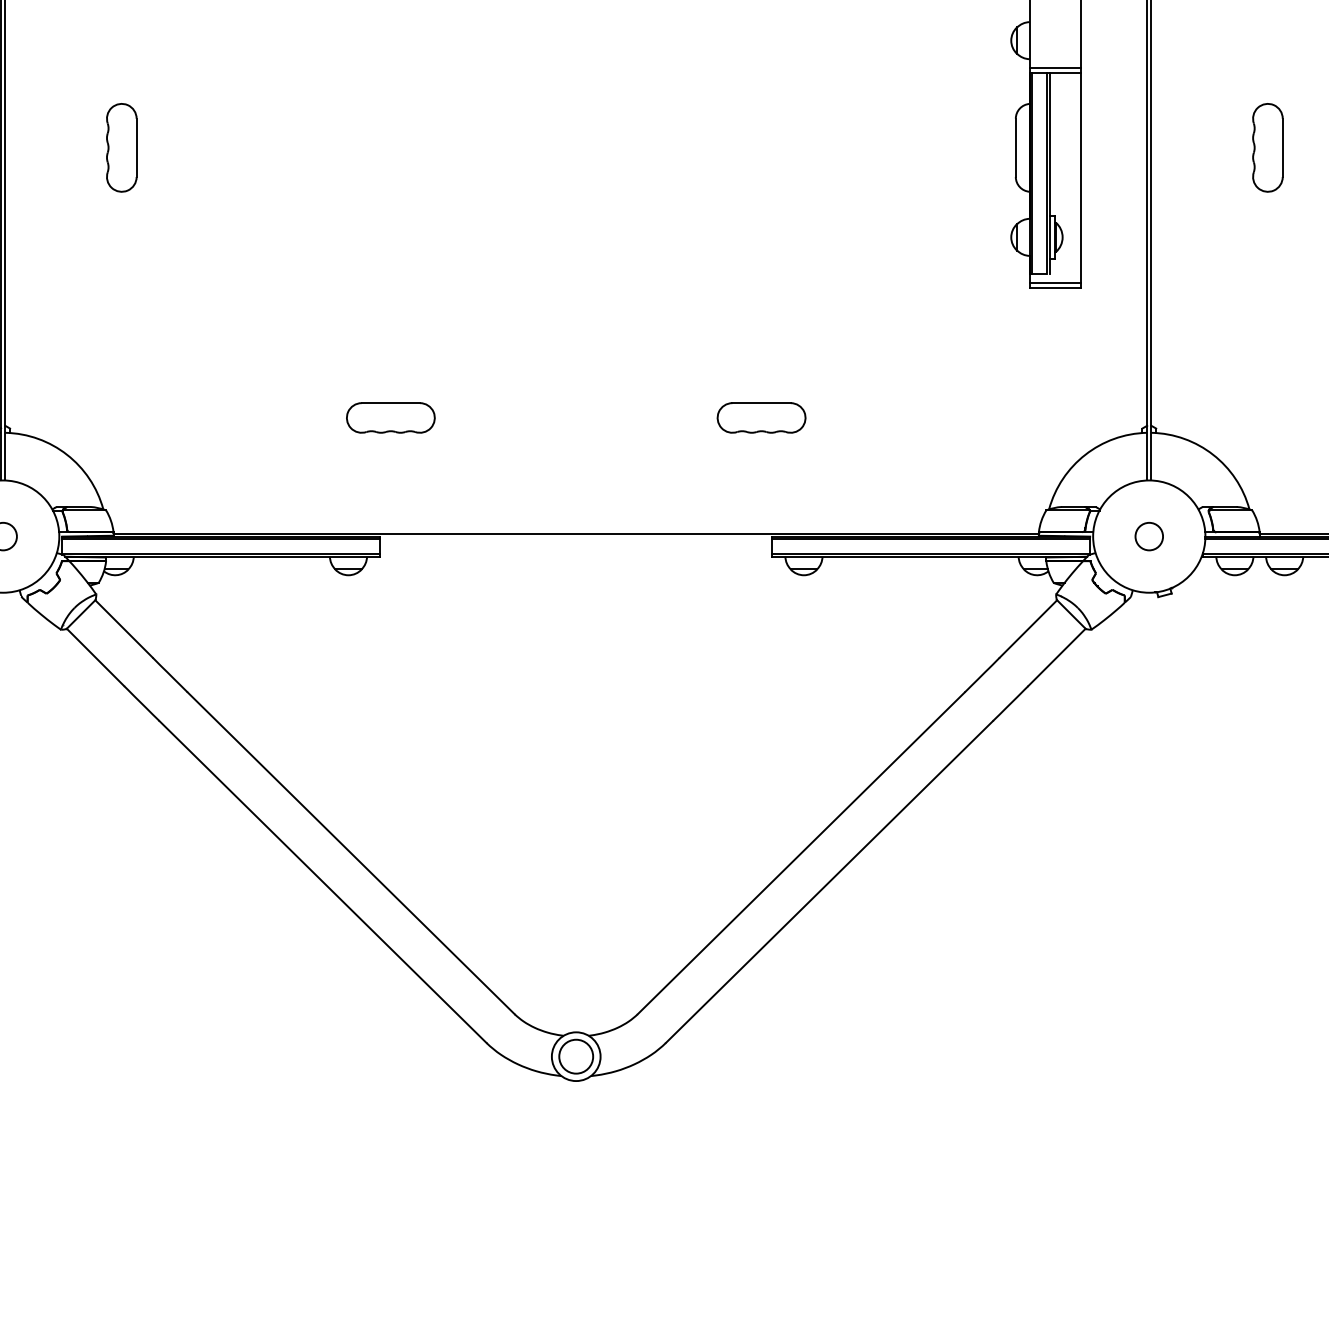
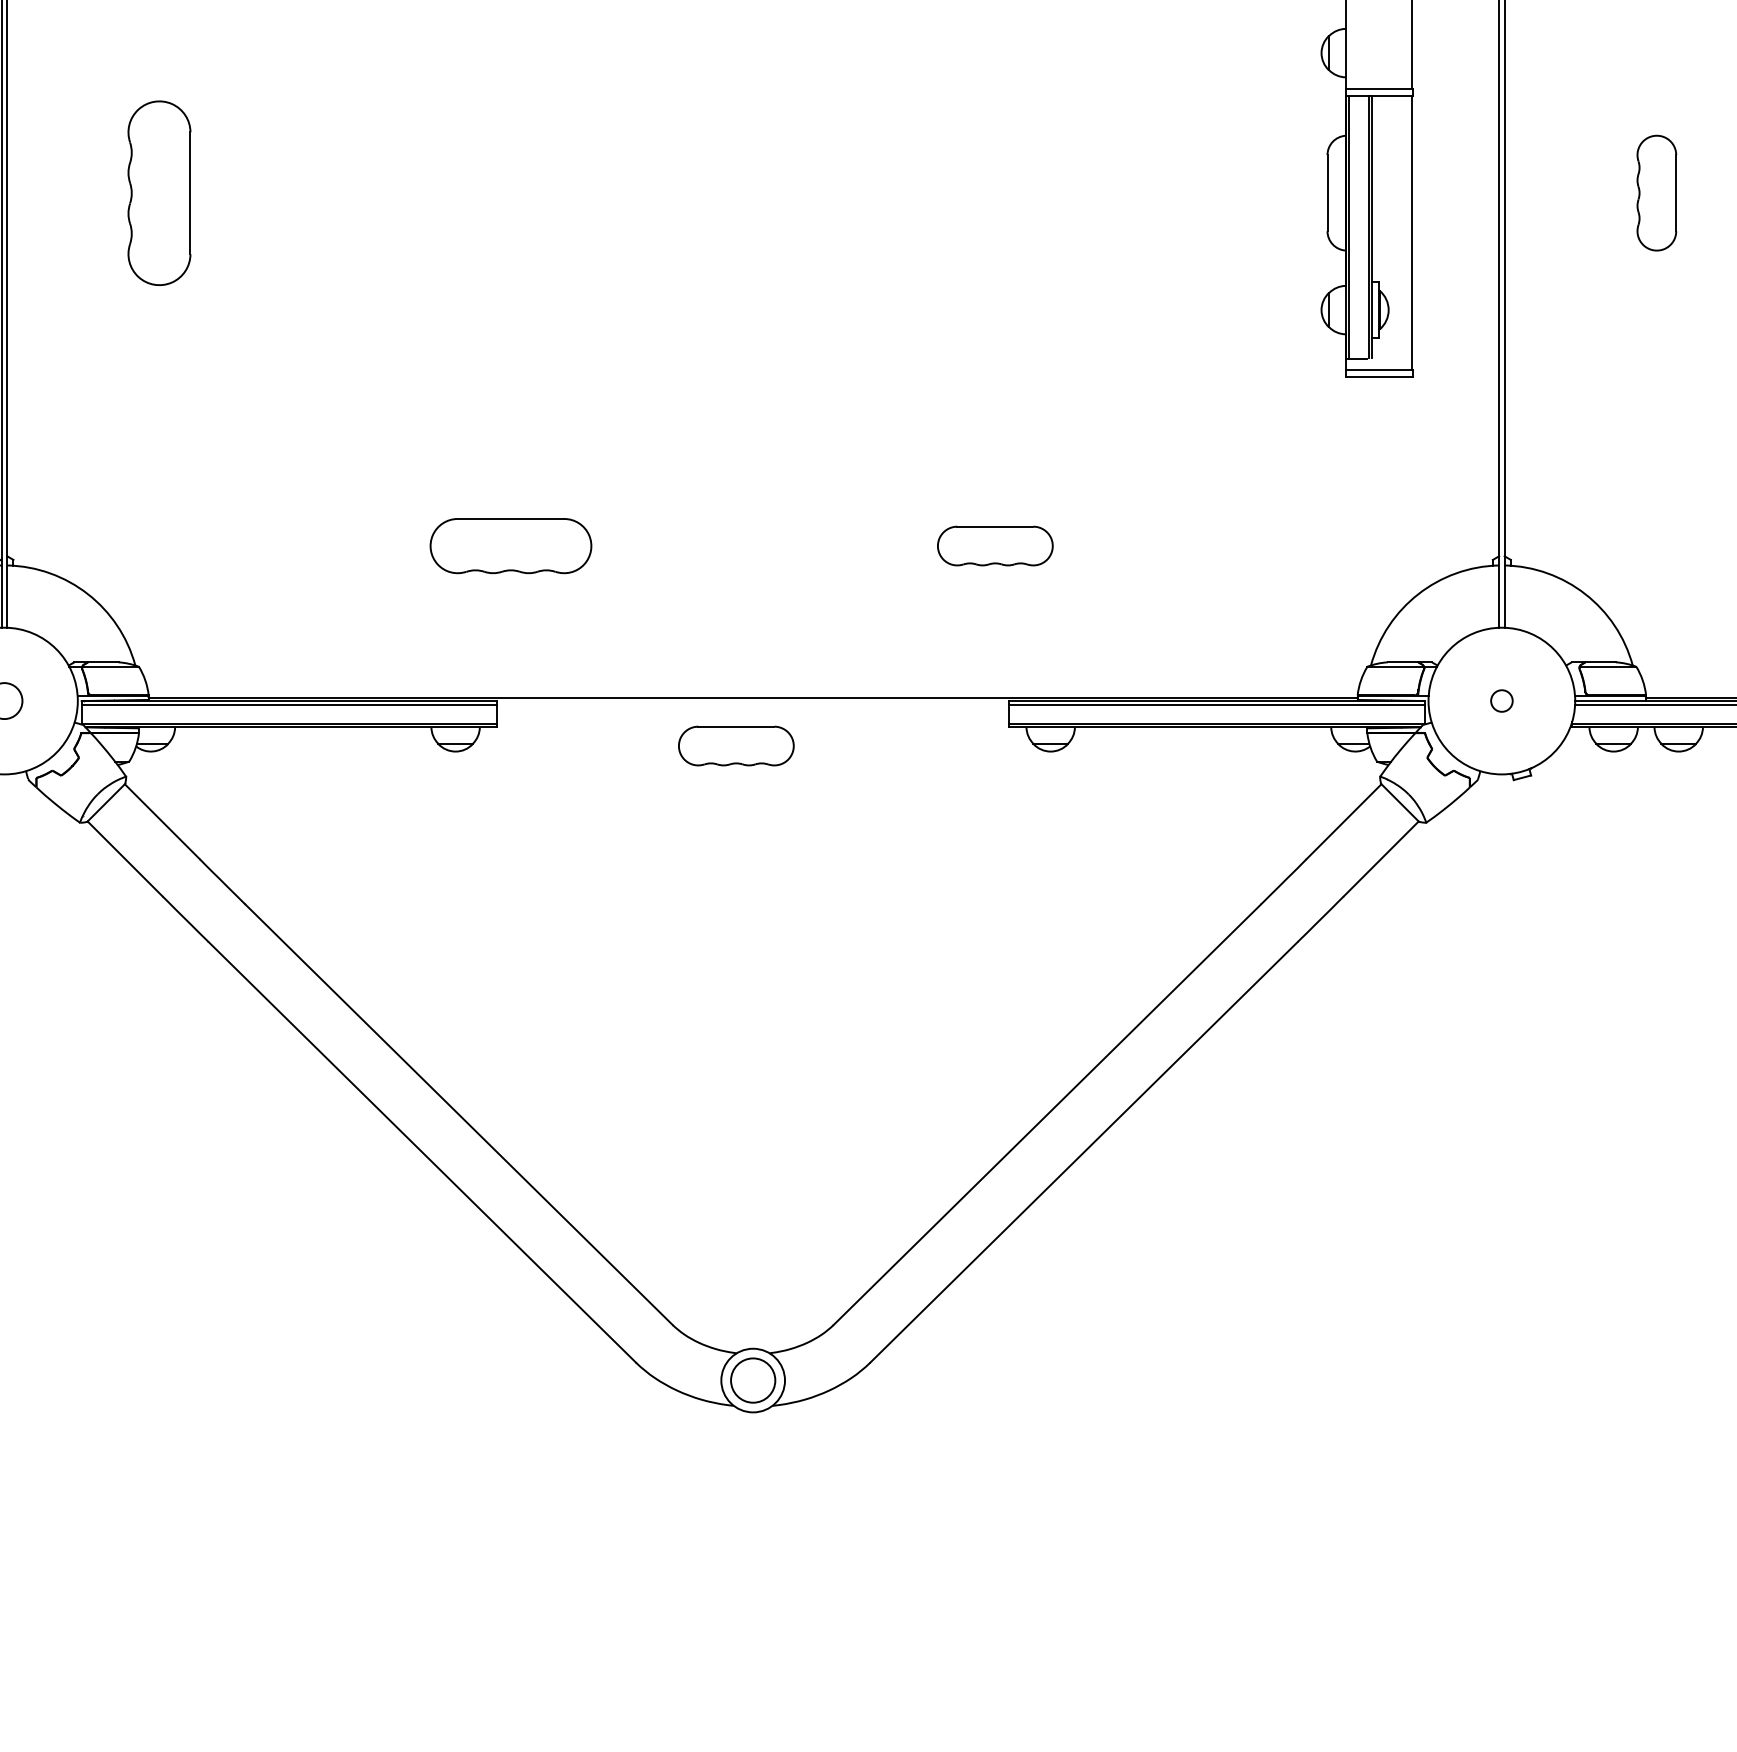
part: (121, 147) -> (159, 192), size x1.6
part: (390, 417) -> (510, 545), size x1.4
circle: (1148, 536) -> (1501, 700), size x0.6
part: (563, 570) -> (736, 745), added

